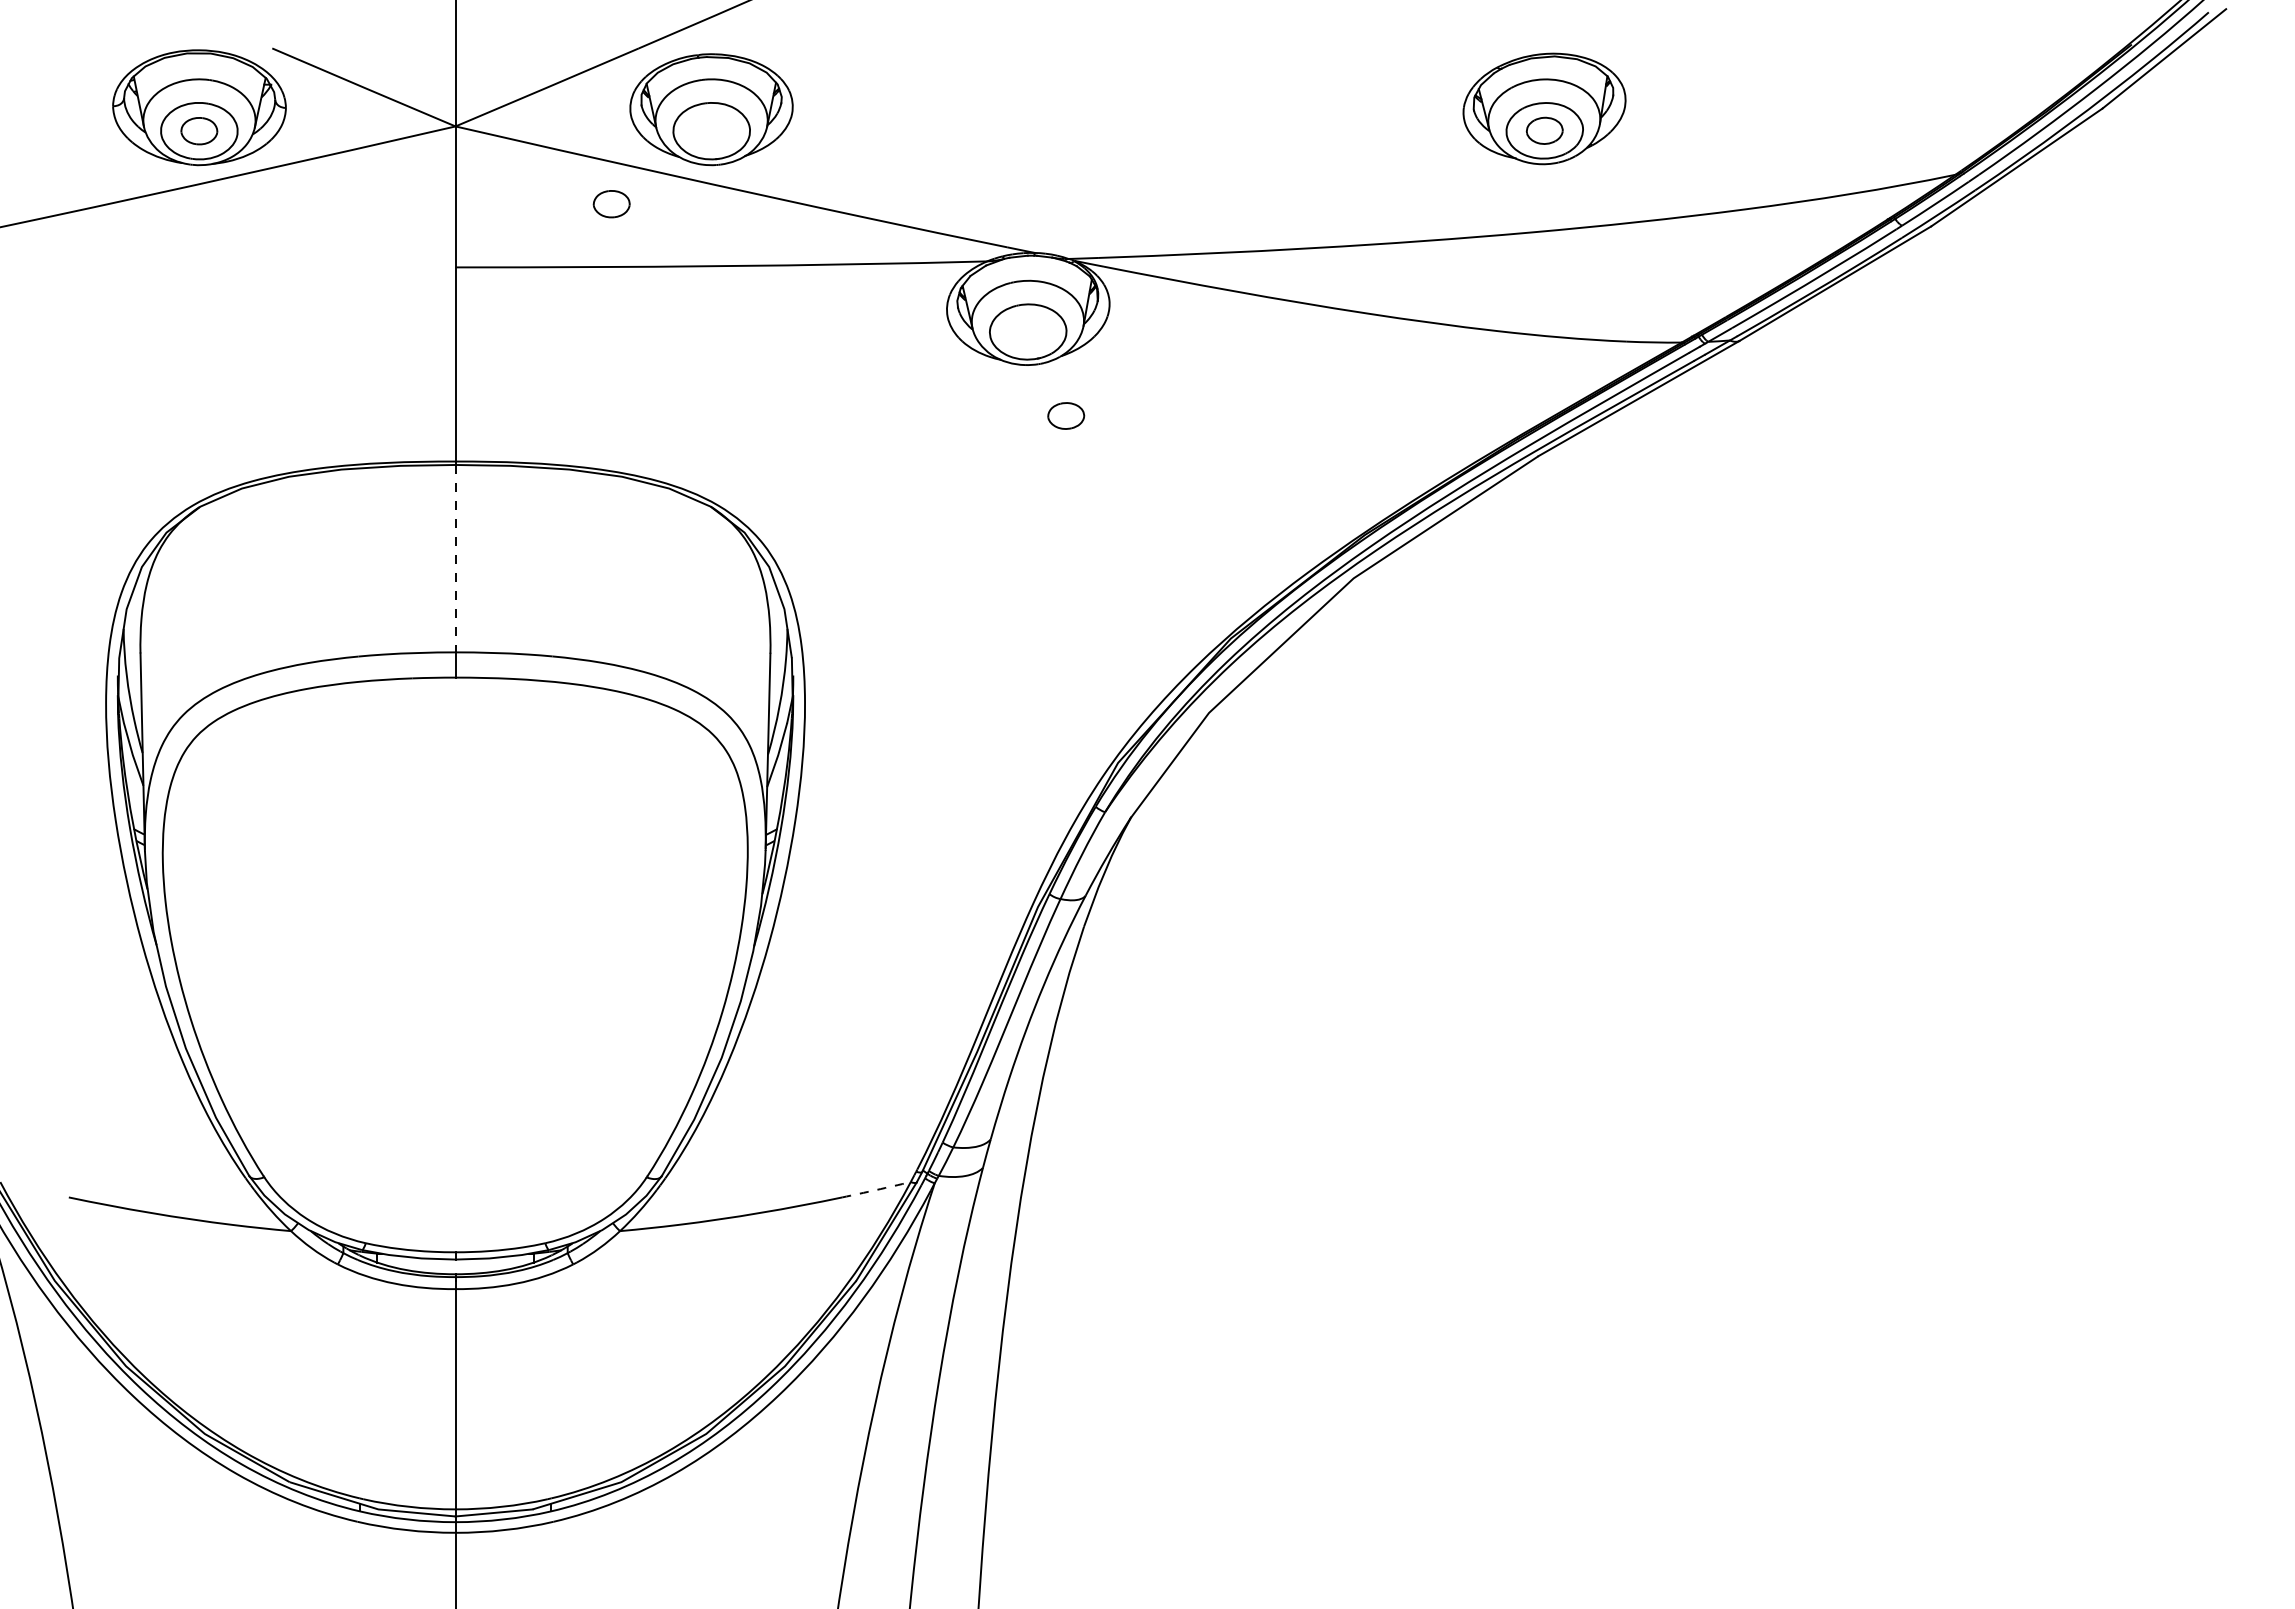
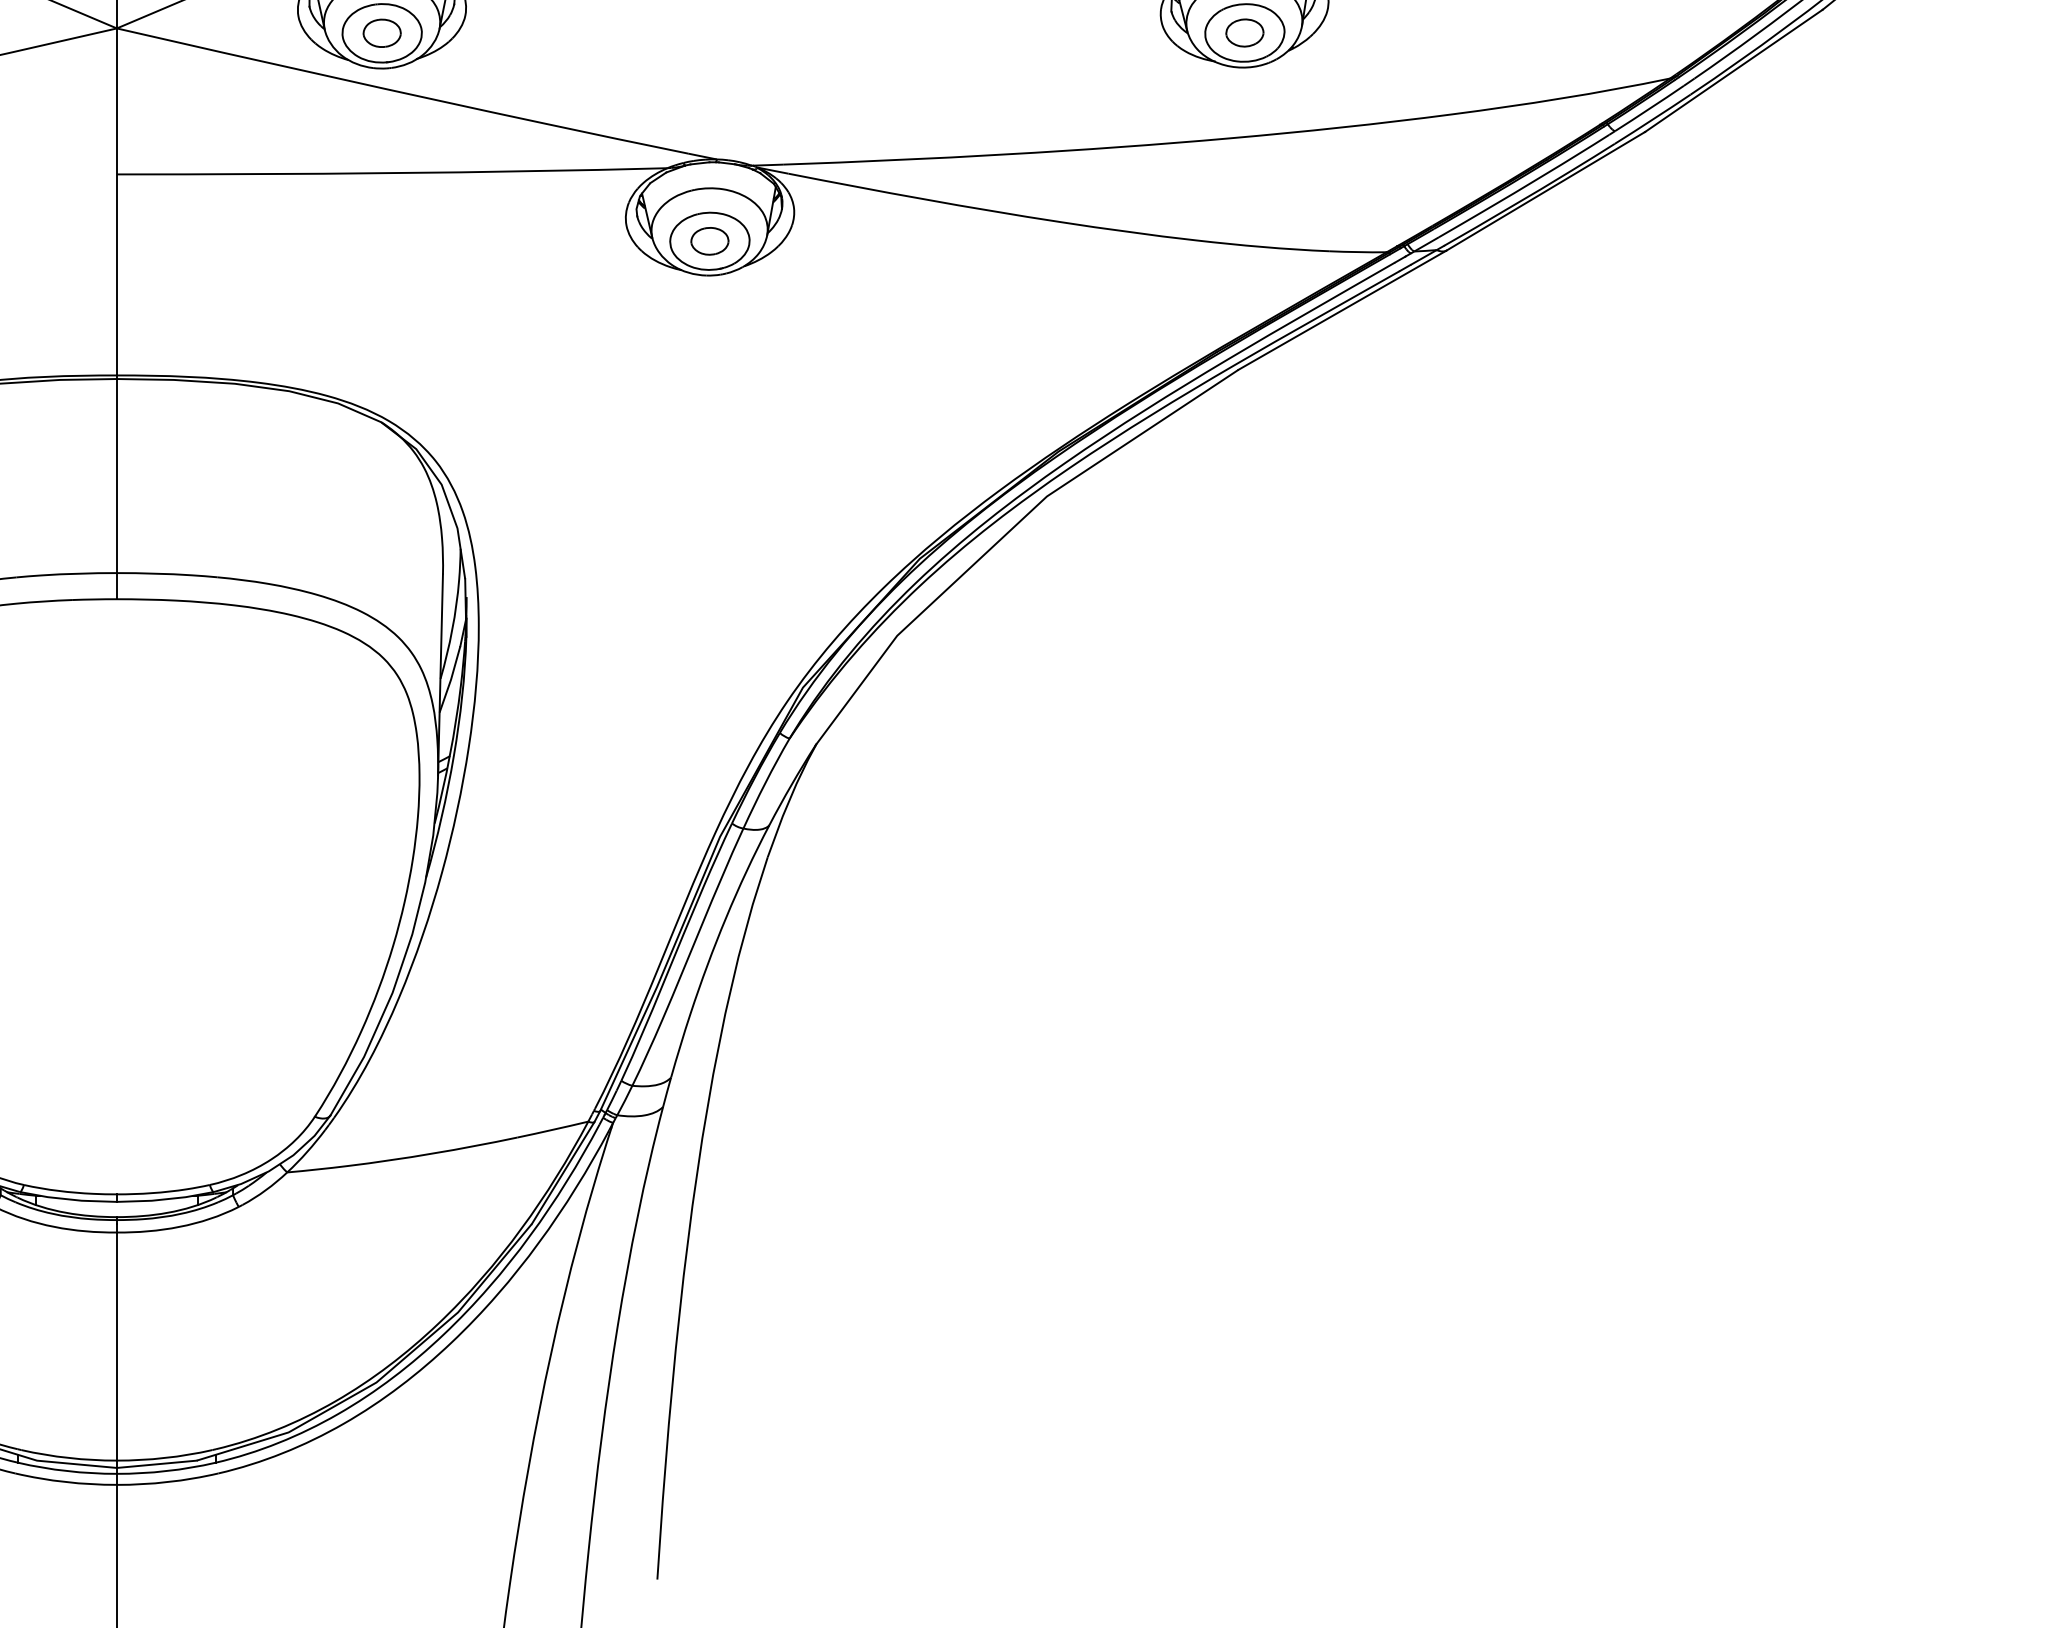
part: (611, 204) -> (381, 33), moved
part: (1066, 415) -> (710, 240), moved
line: (455, 558) -> (116, 475), dashed -> solid
arc: (876, 1189) -> (552, 1129), dashed -> solid

